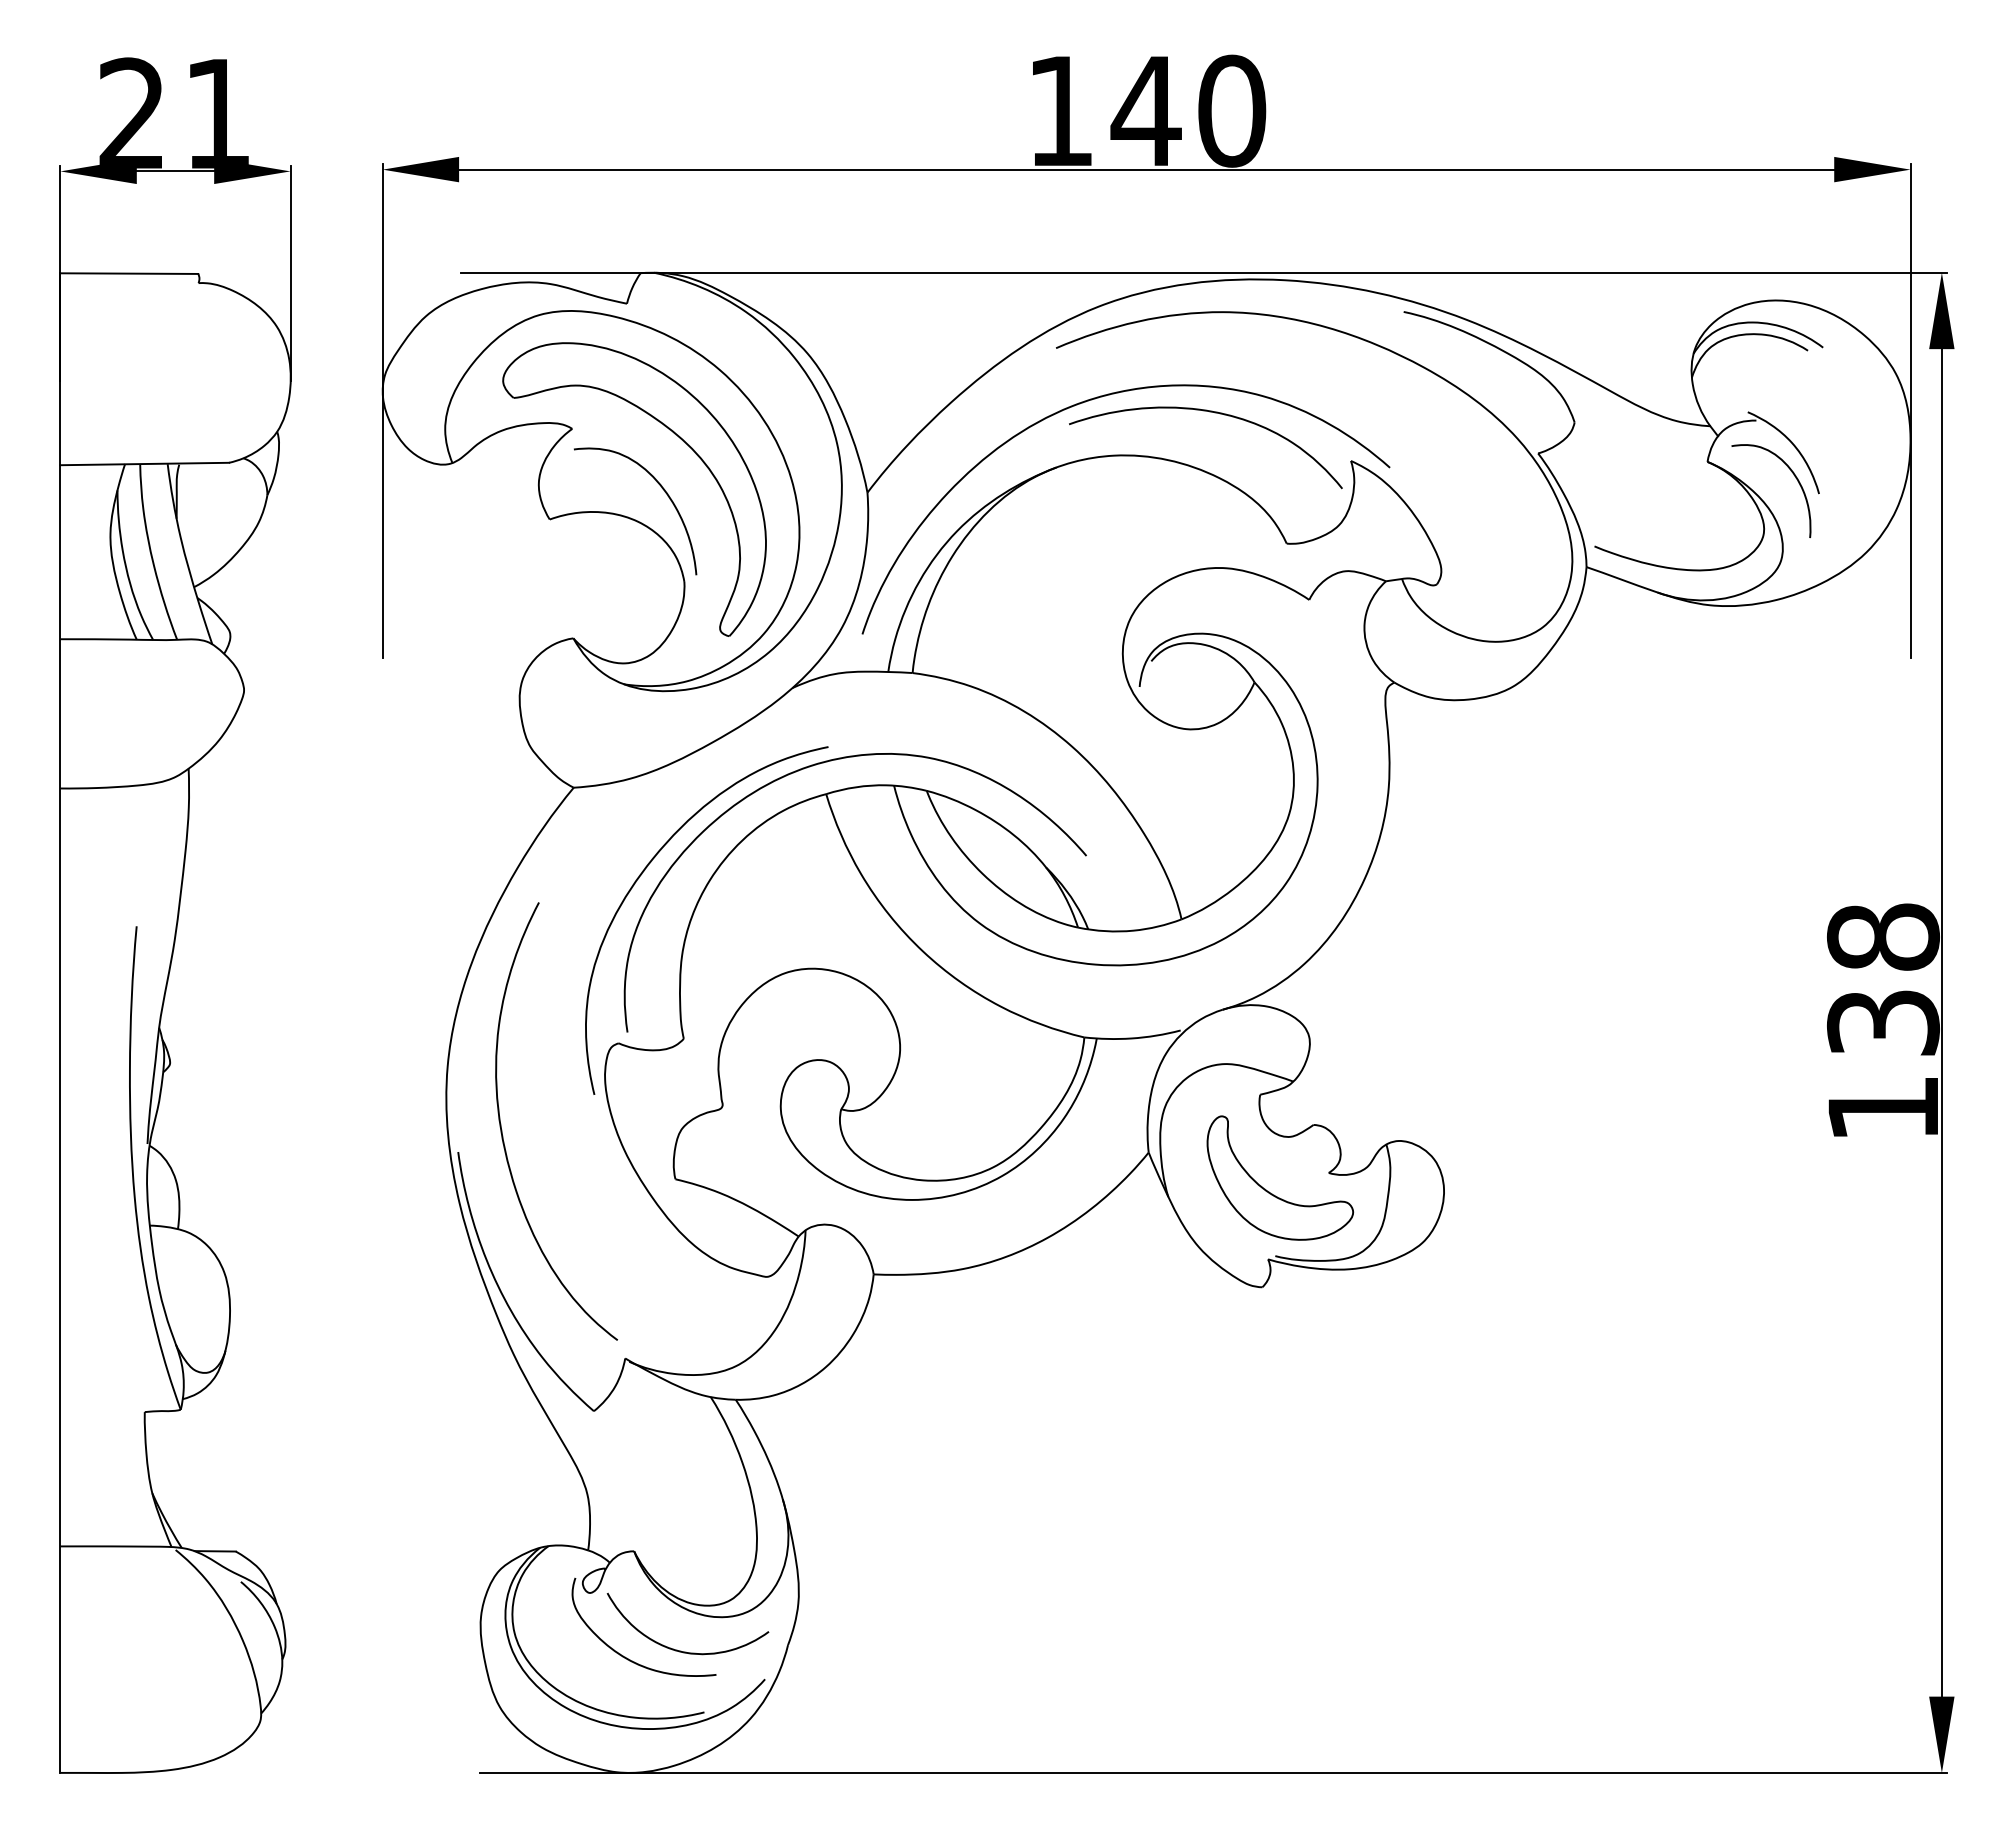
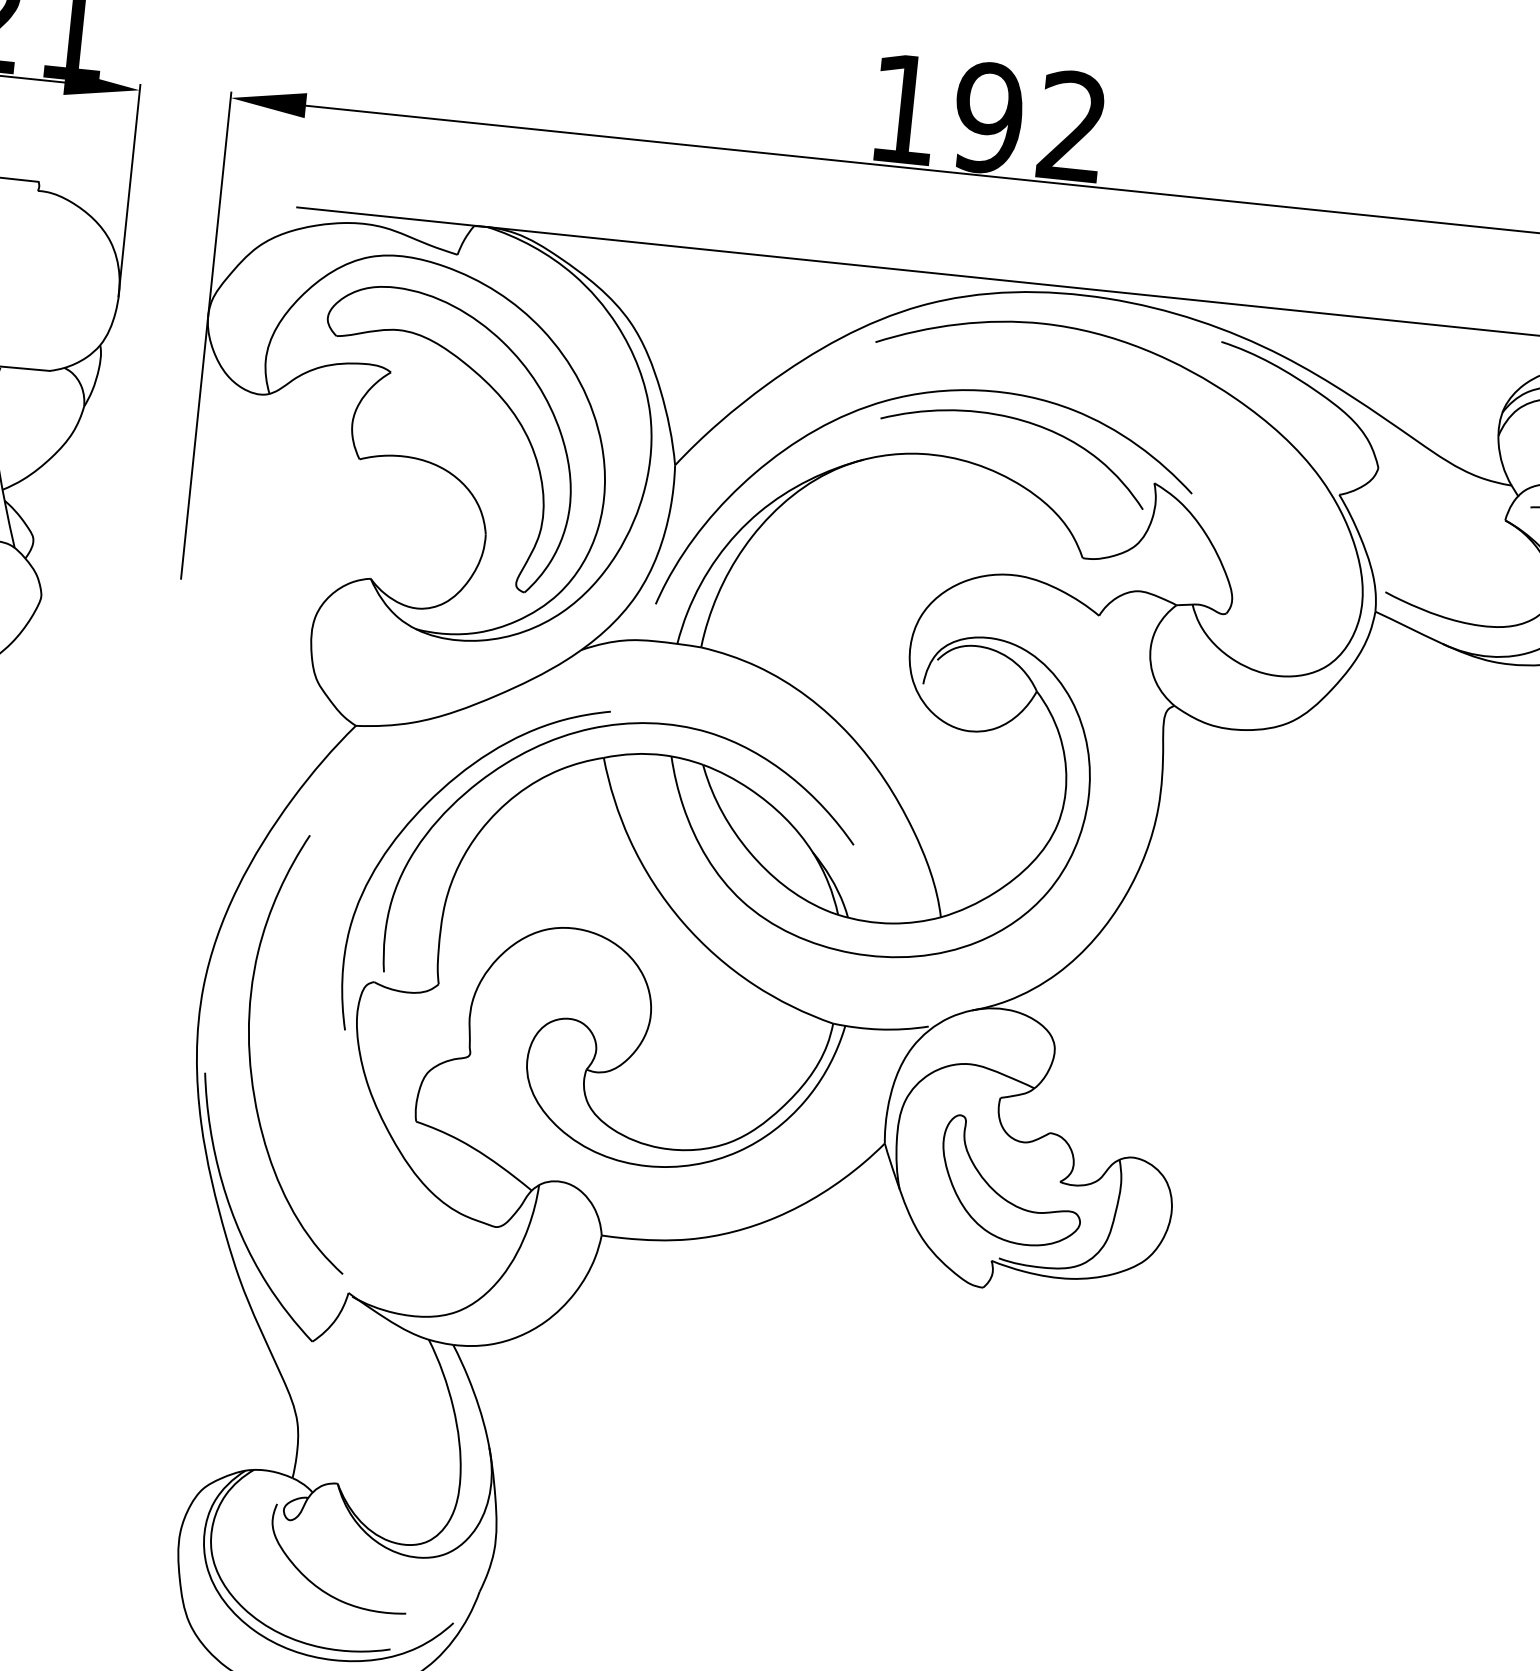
text: (1188, 110) -> (1030, 121), 140 -> 192
curve: (661, 488) -> (472, 440), removed
curve: (681, 1650) -> (374, 1586), removed

